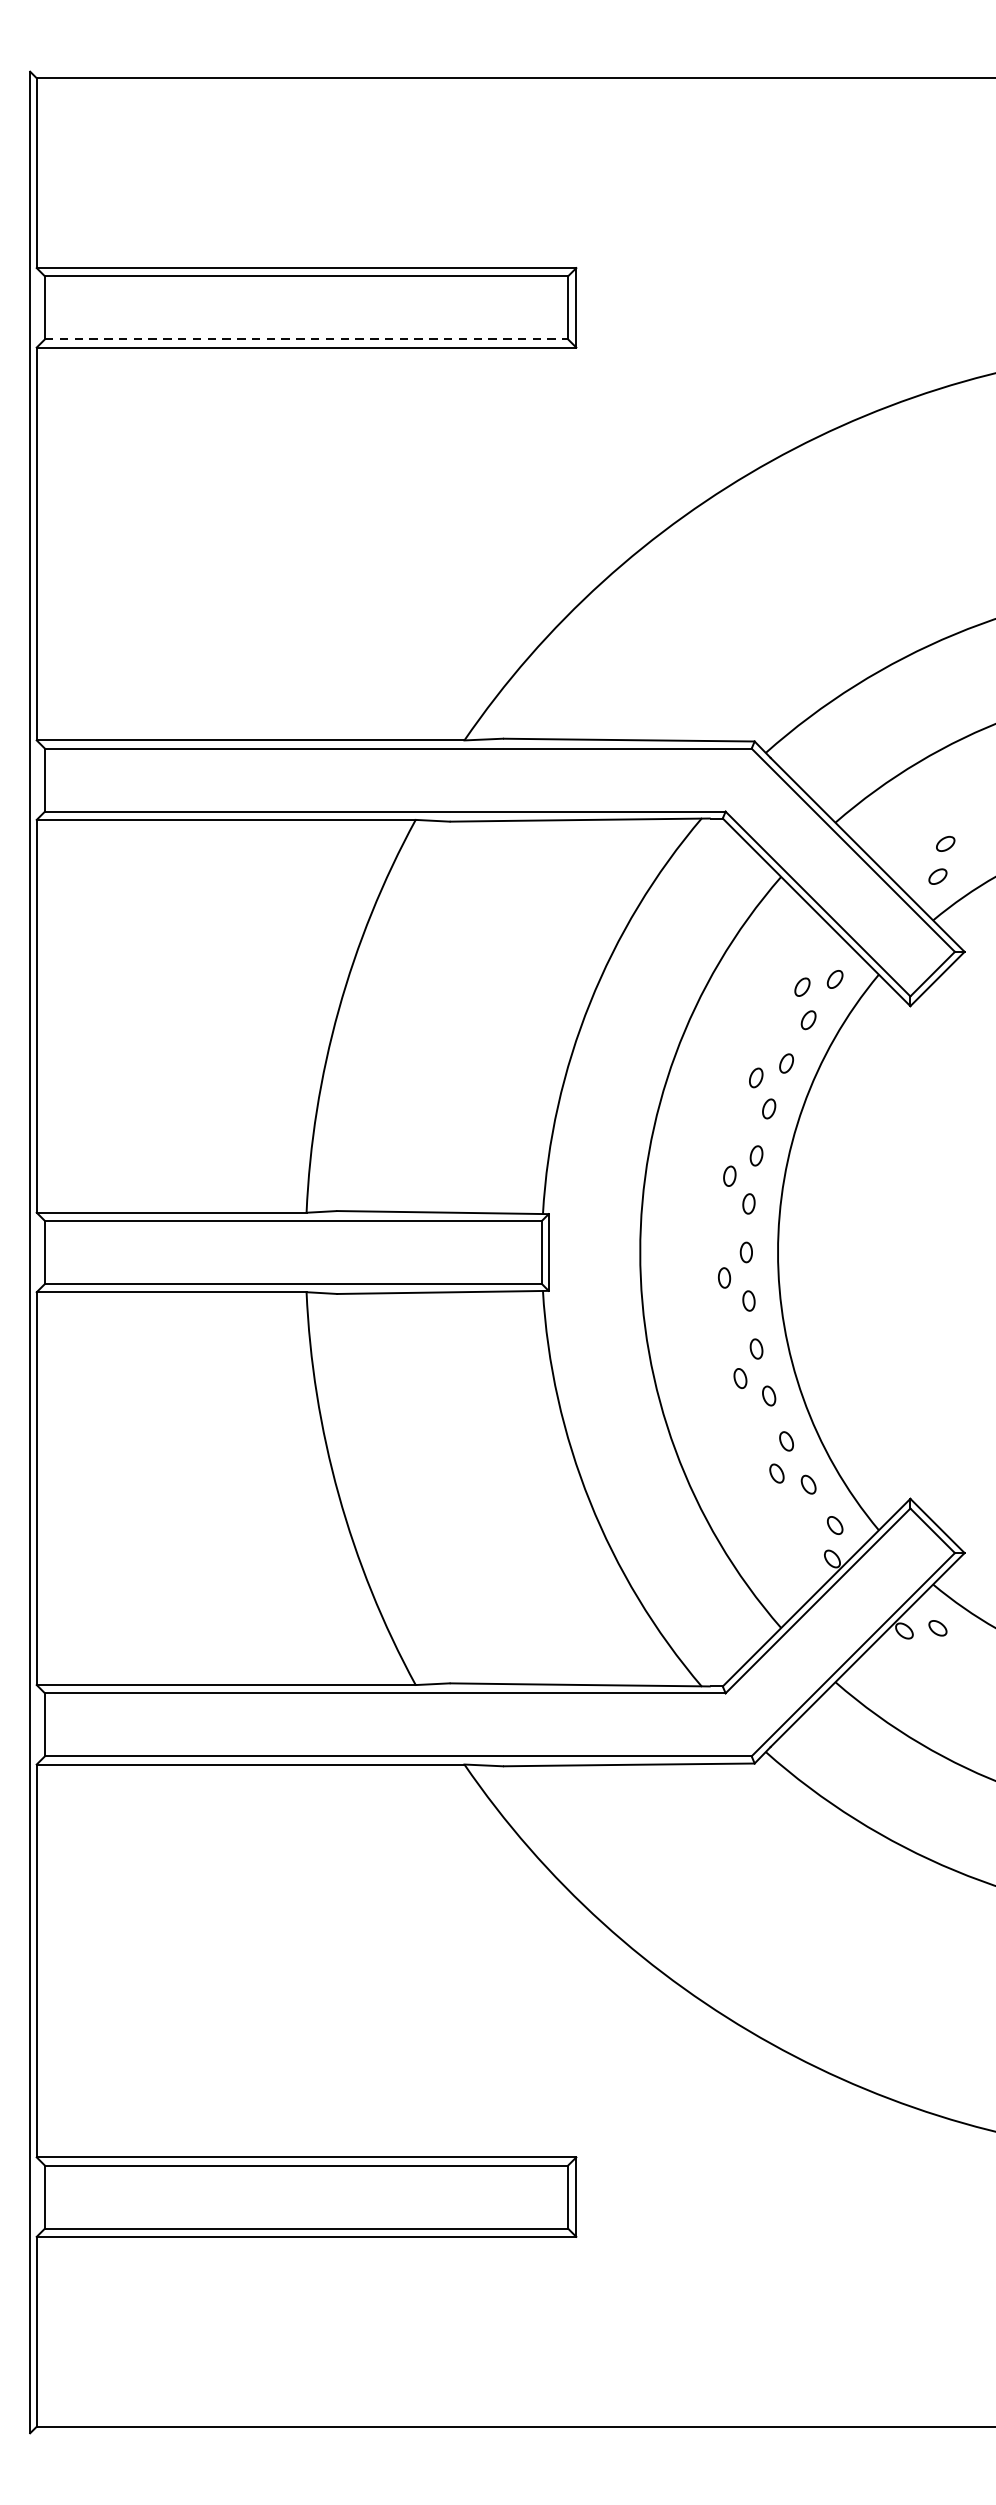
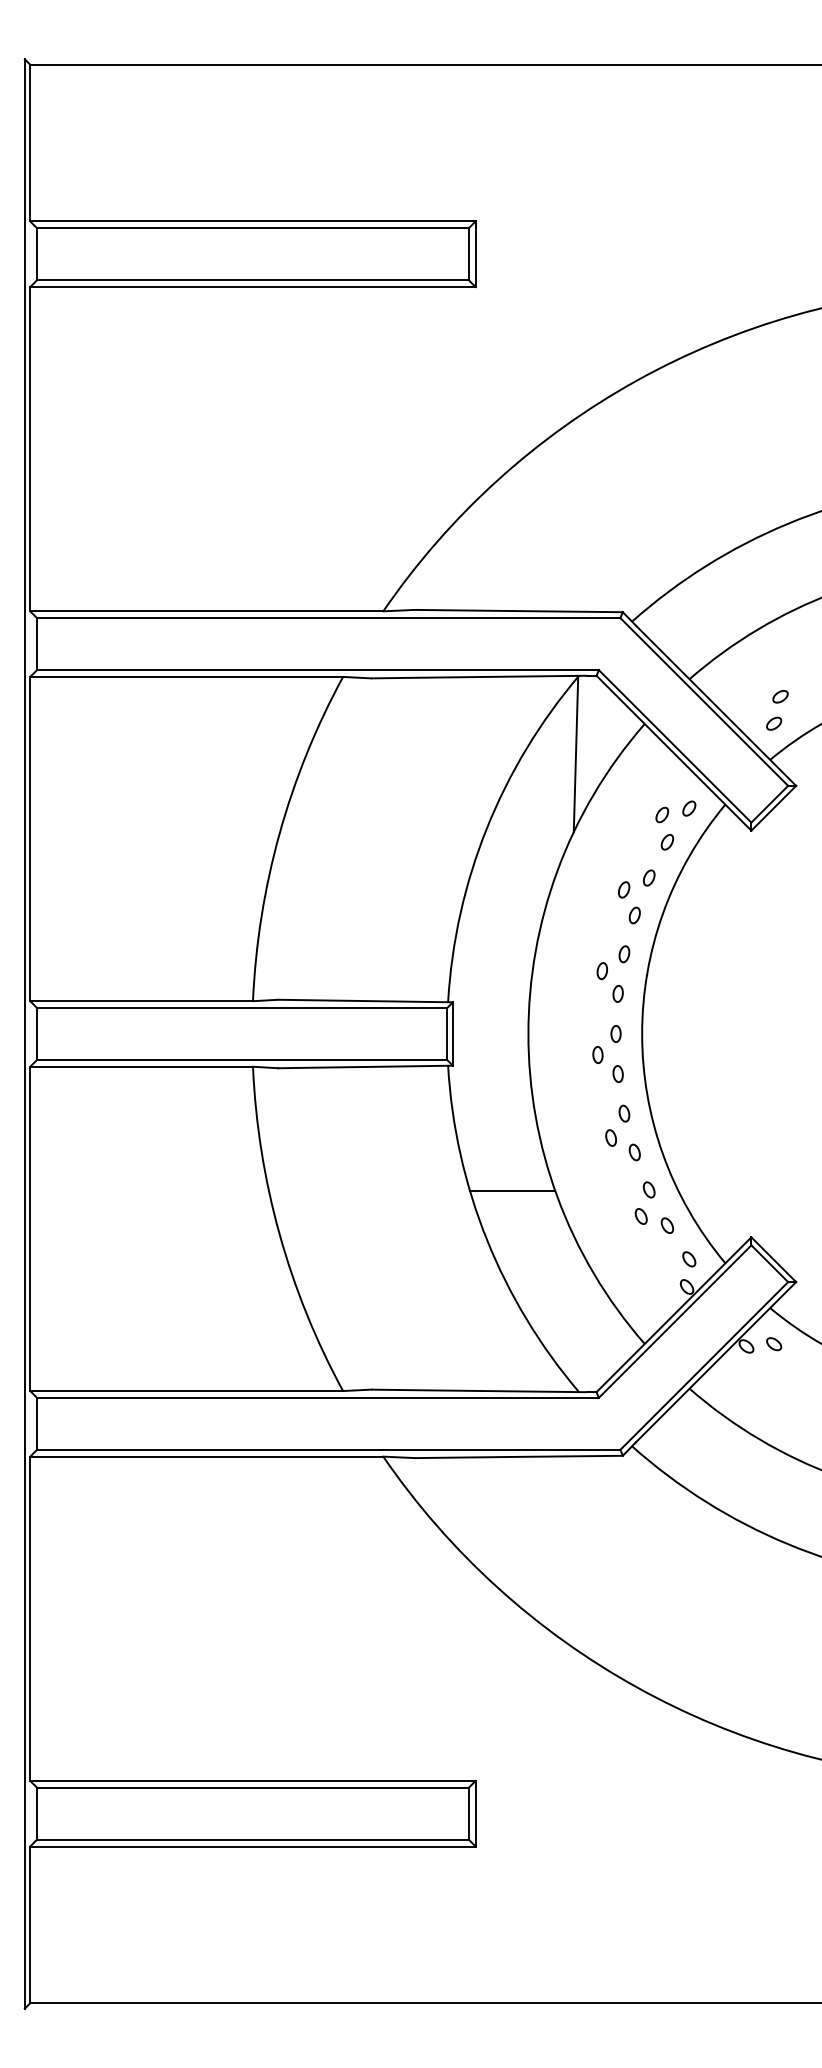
line: (305, 339) -> (252, 280), dashed -> solid
line: (697, 913) -> (575, 754), added
line: (620, 1443) -> (512, 1191), added

